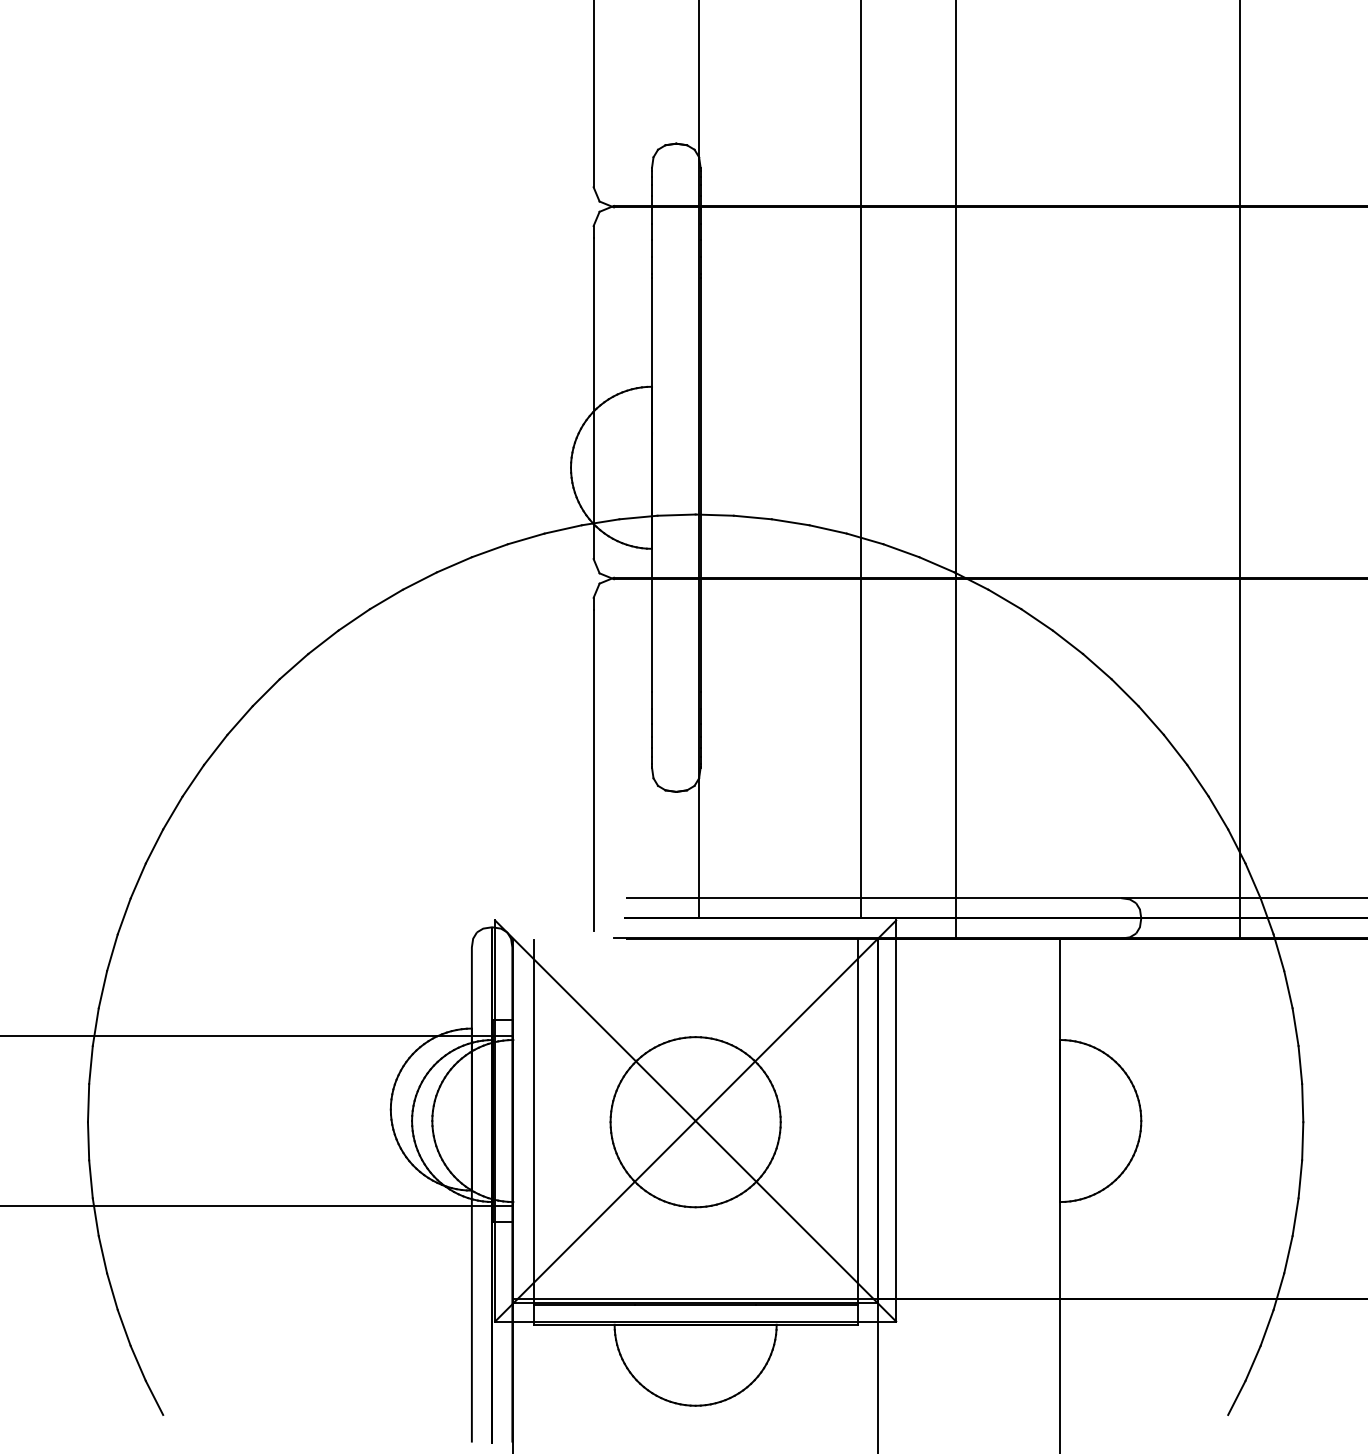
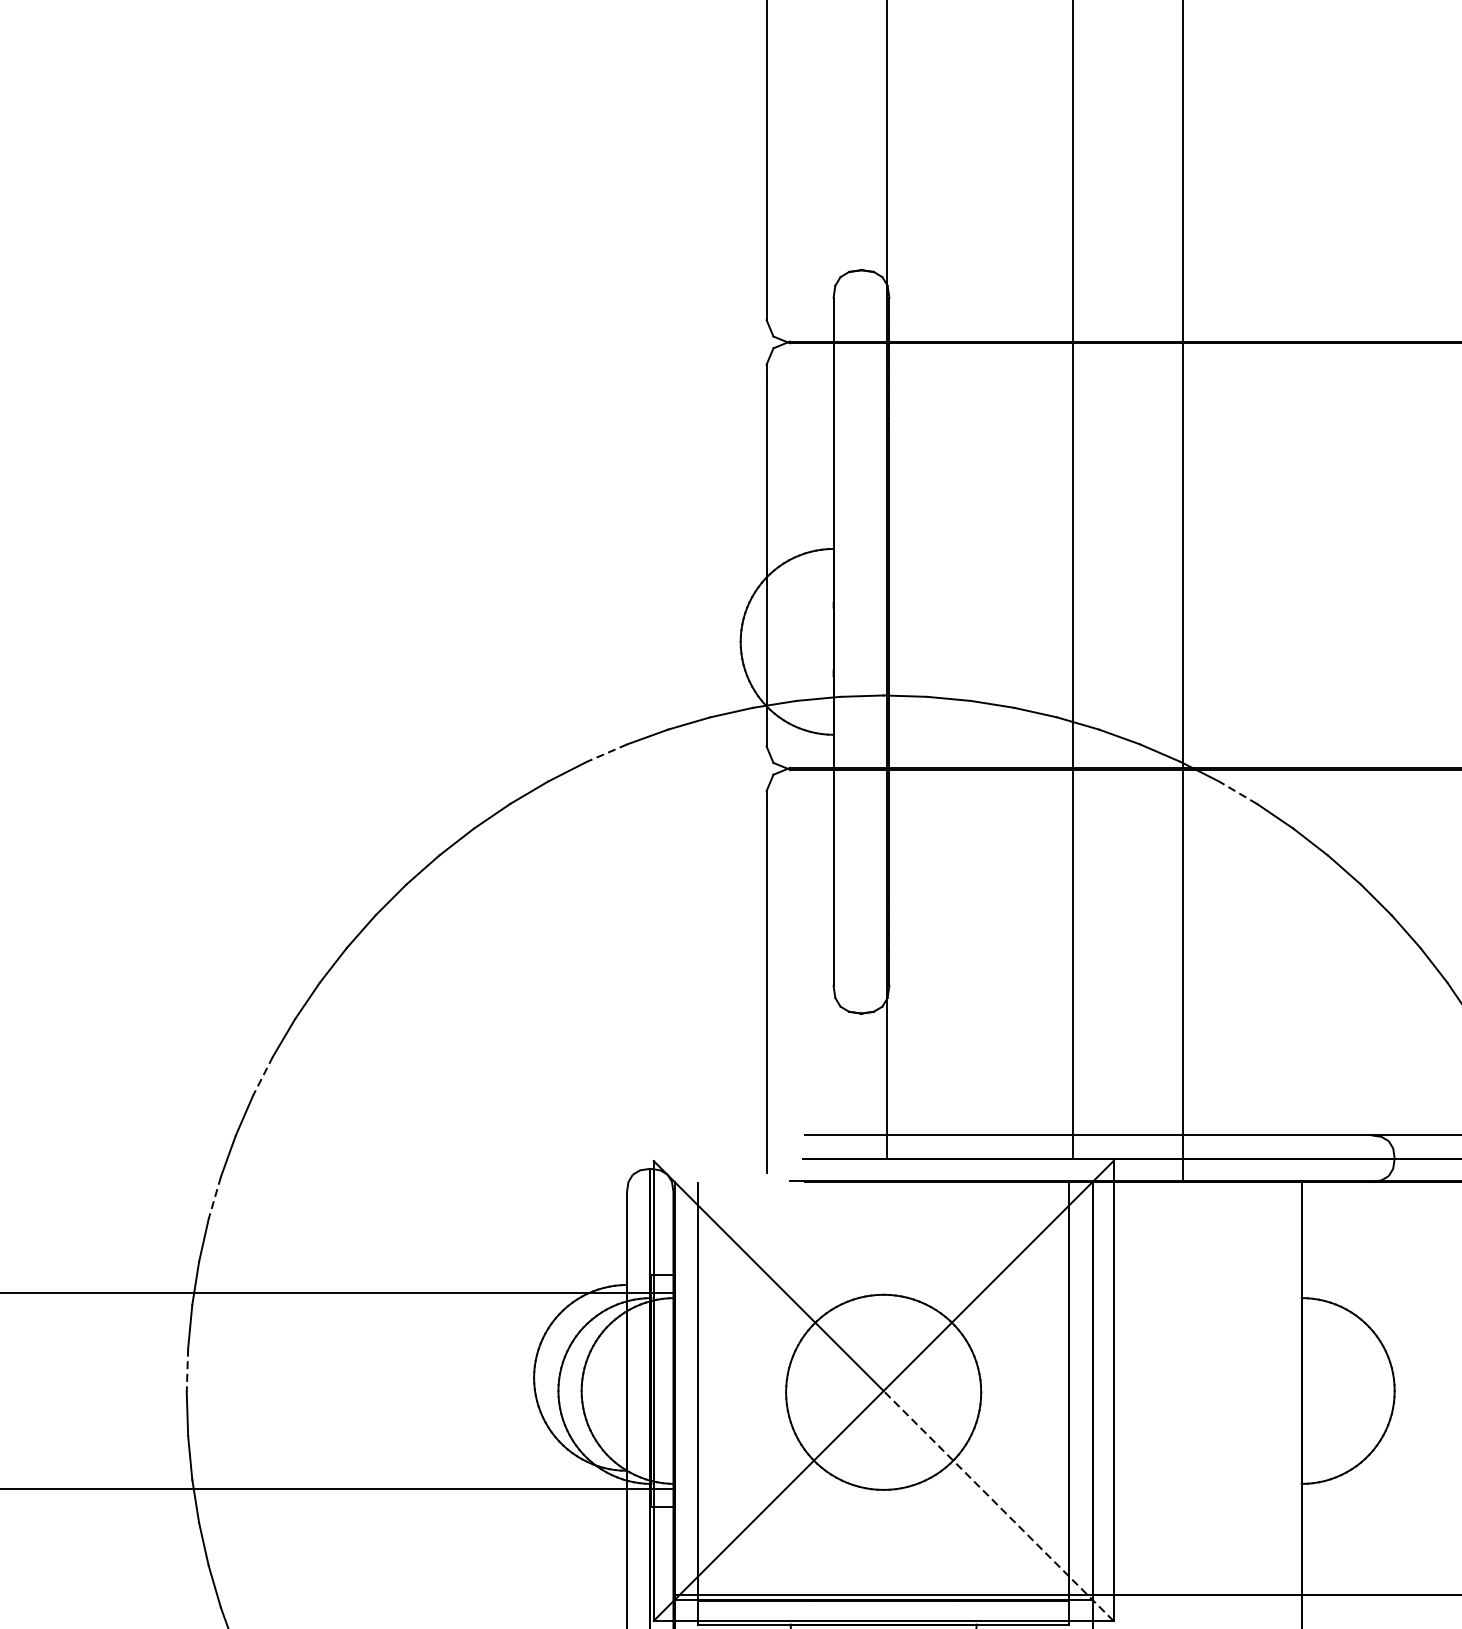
line: (454, 565) -> (607, 753), solid -> dashed
line: (1004, 599) -> (1237, 792), solid -> dashed
line: (154, 846) -> (263, 1076), solid -> dashed
line: (112, 953) -> (214, 1198), solid -> dashed
line: (88, 1103) -> (187, 1370), solid -> dashed
line: (795, 1221) -> (998, 1506), solid -> dashed

